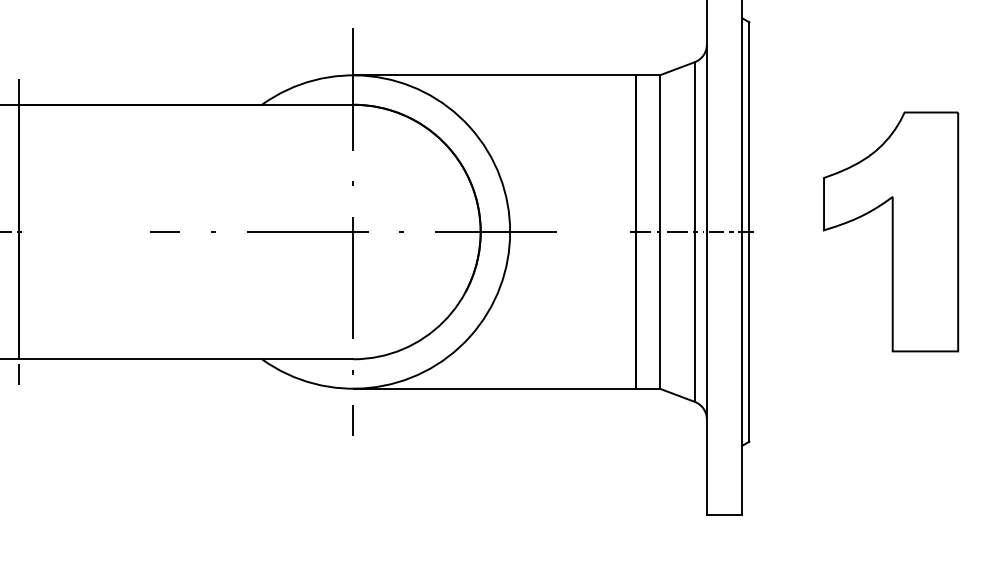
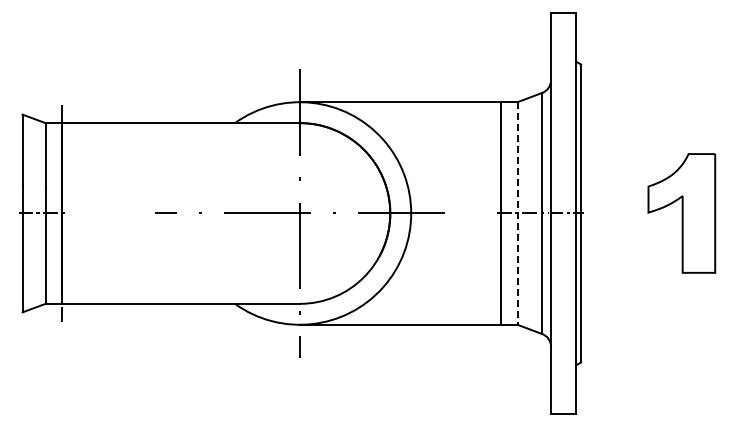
line: (659, 232) -> (517, 213), solid -> dashed
part: (890, 232) -> (681, 213), size x0.7

